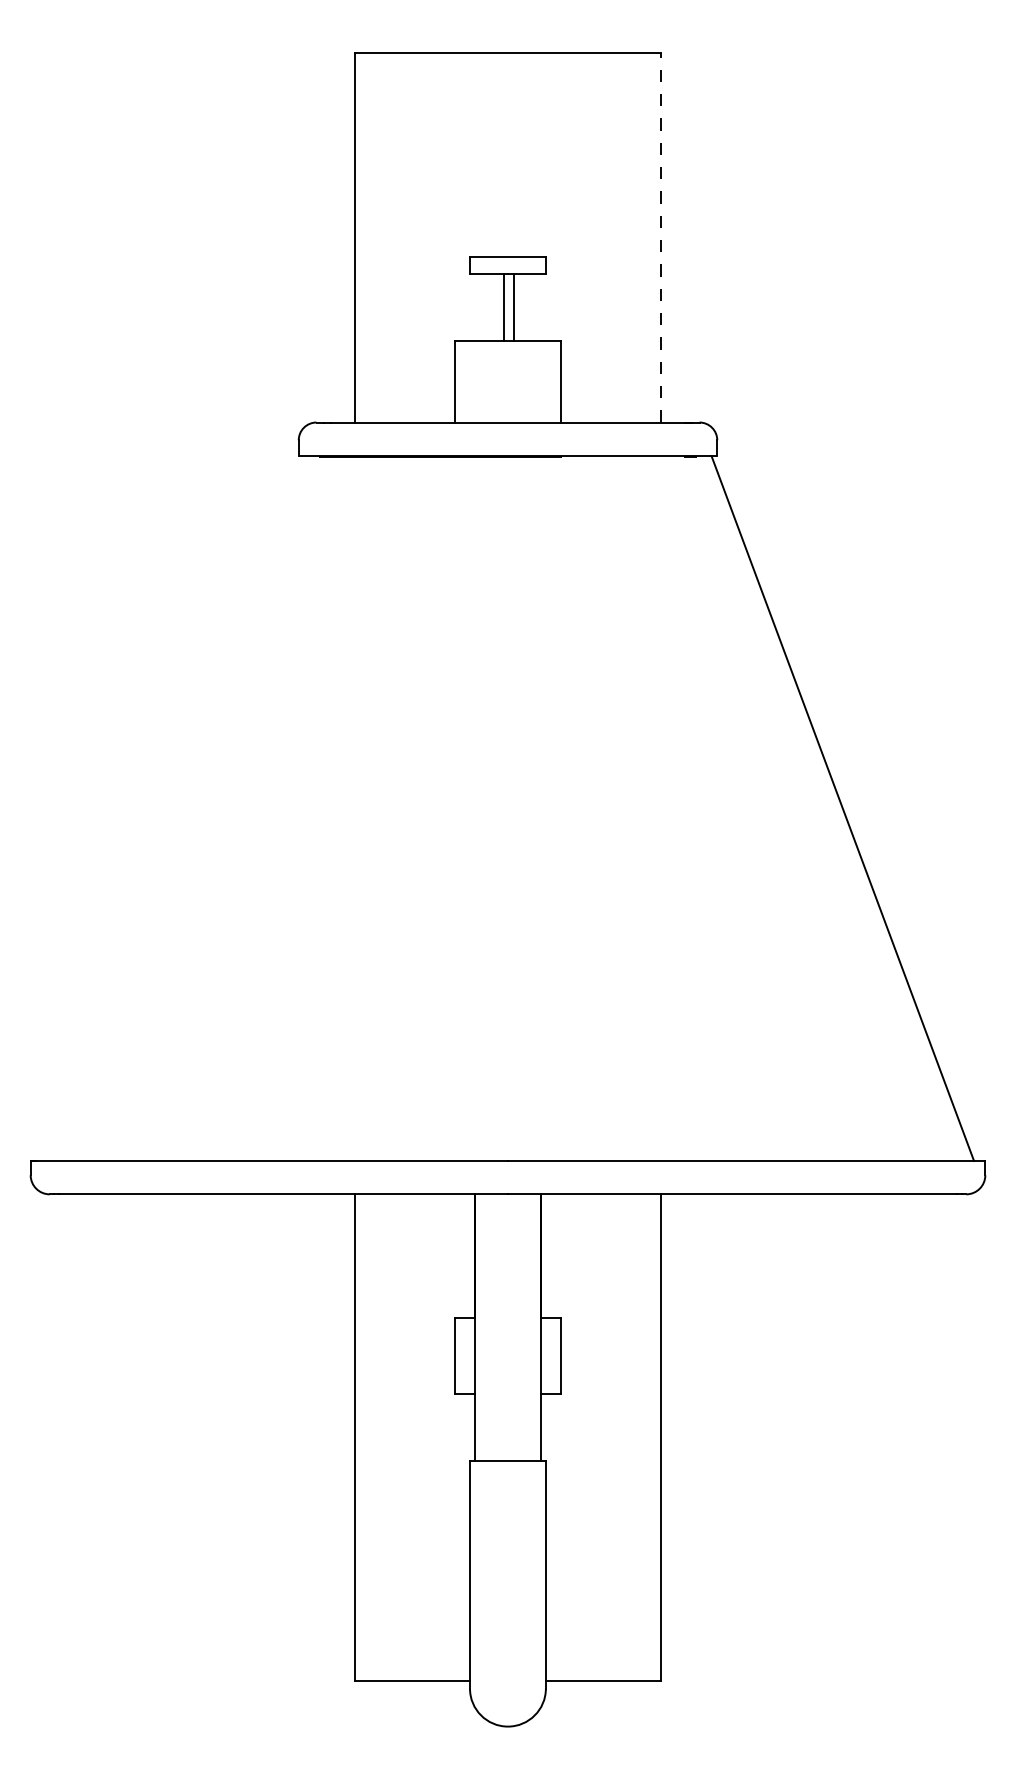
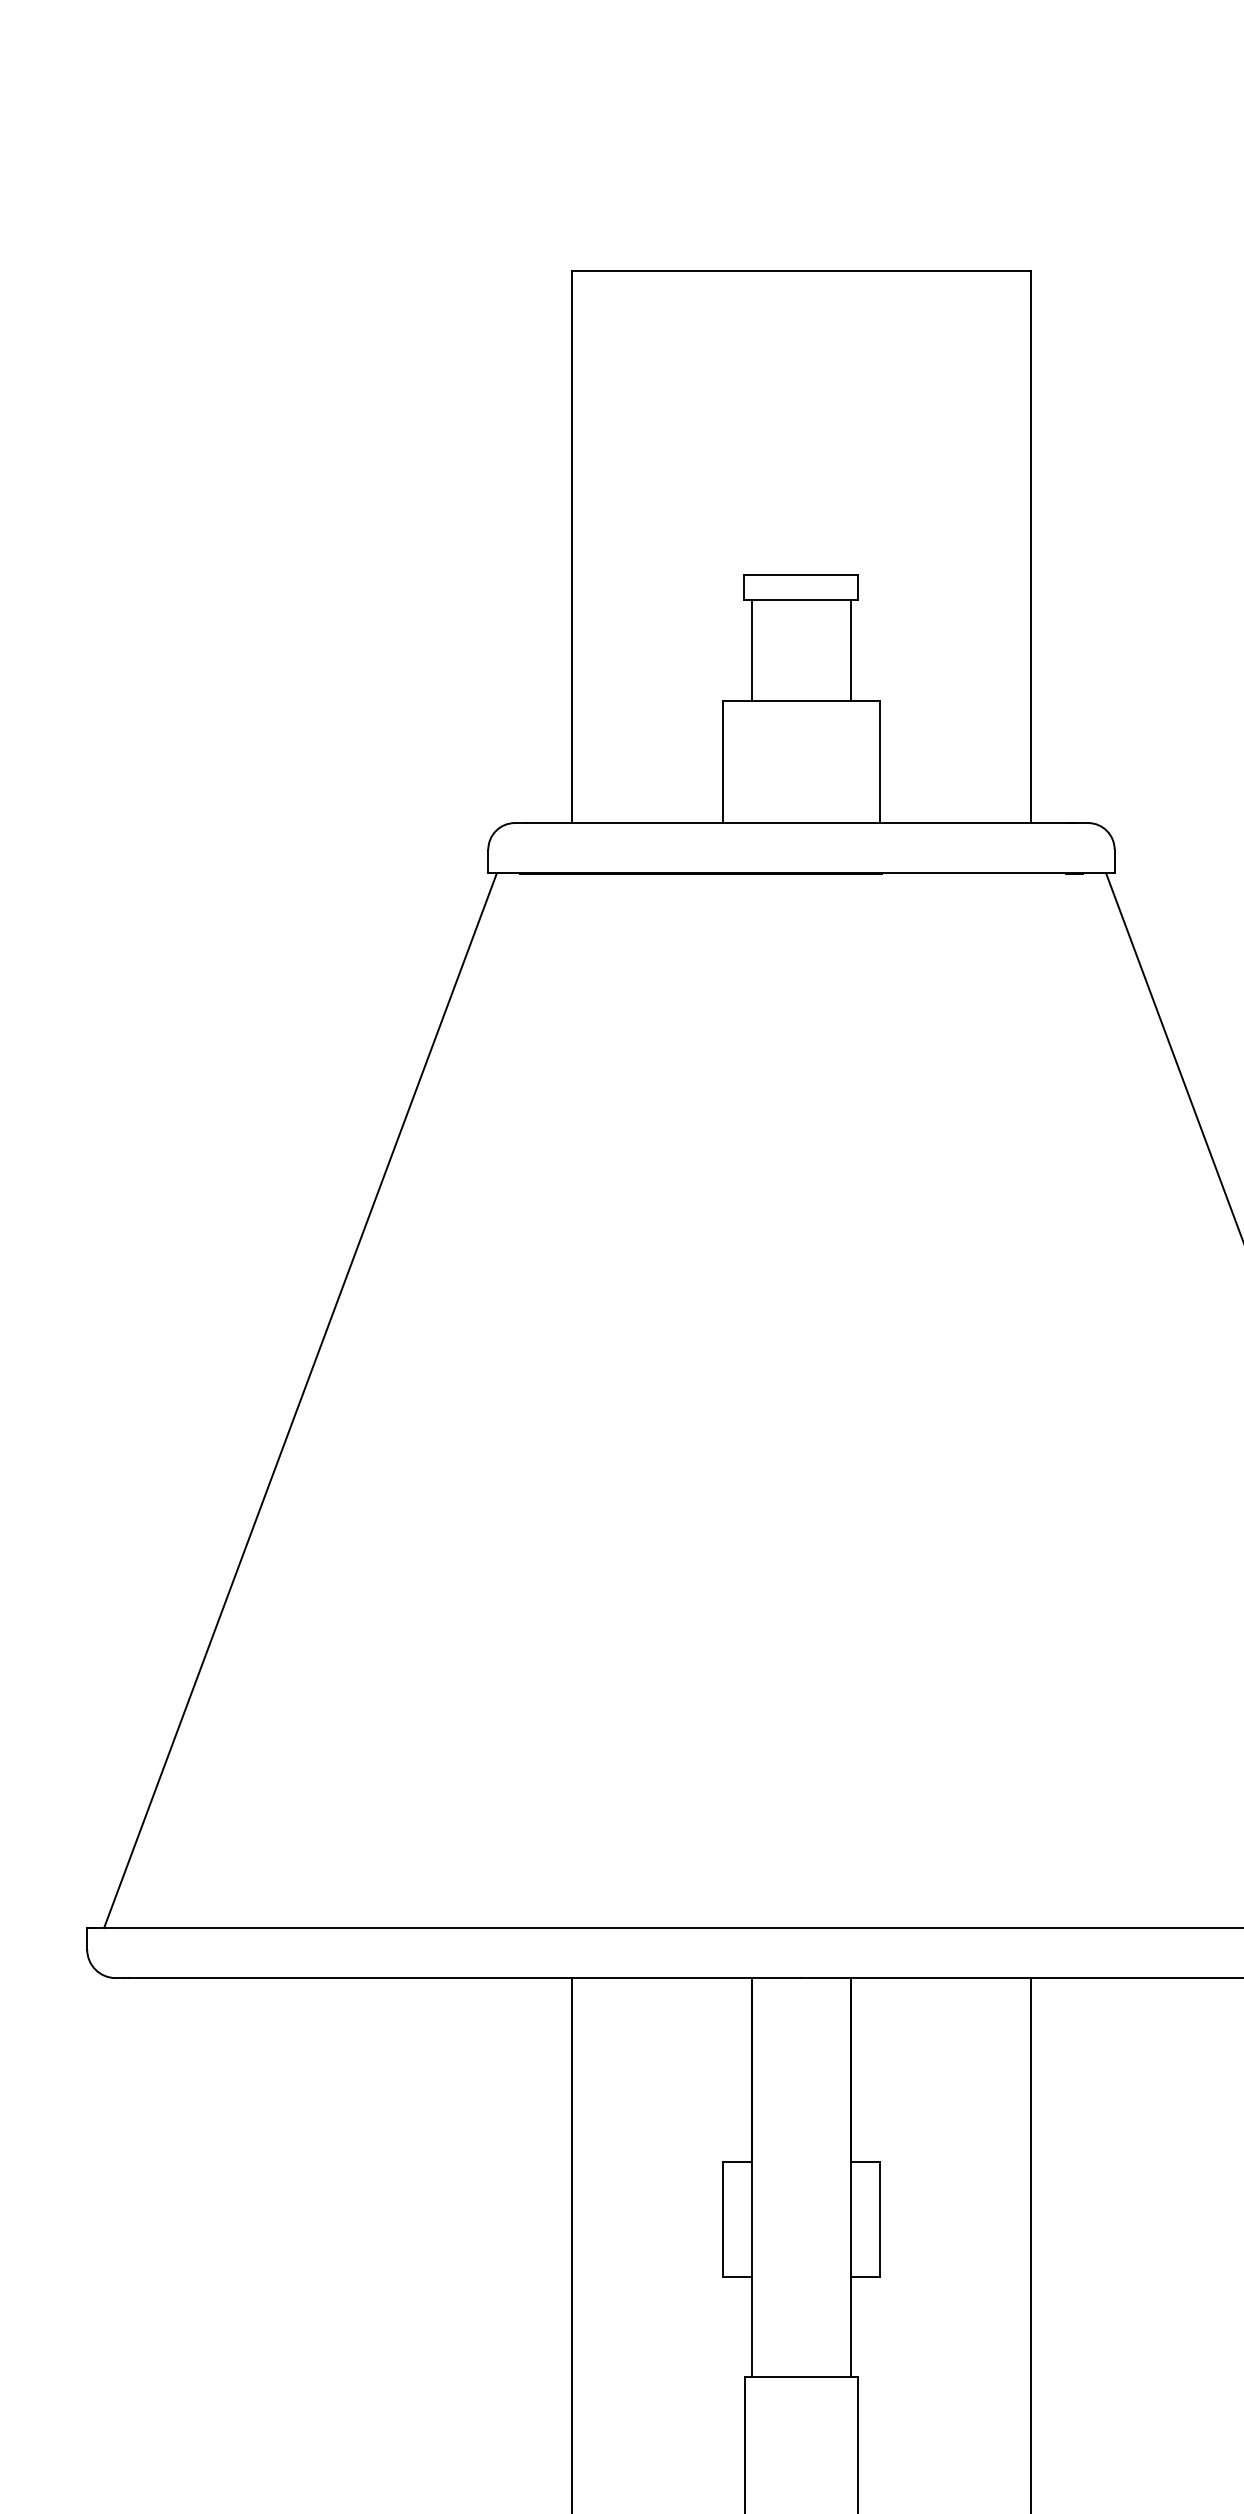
line: (661, 237) -> (1031, 546), dashed -> solid
line: (504, 306) -> (851, 649), moved
line: (513, 306) -> (751, 649), moved
line: (173, 808) -> (300, 1400), added

